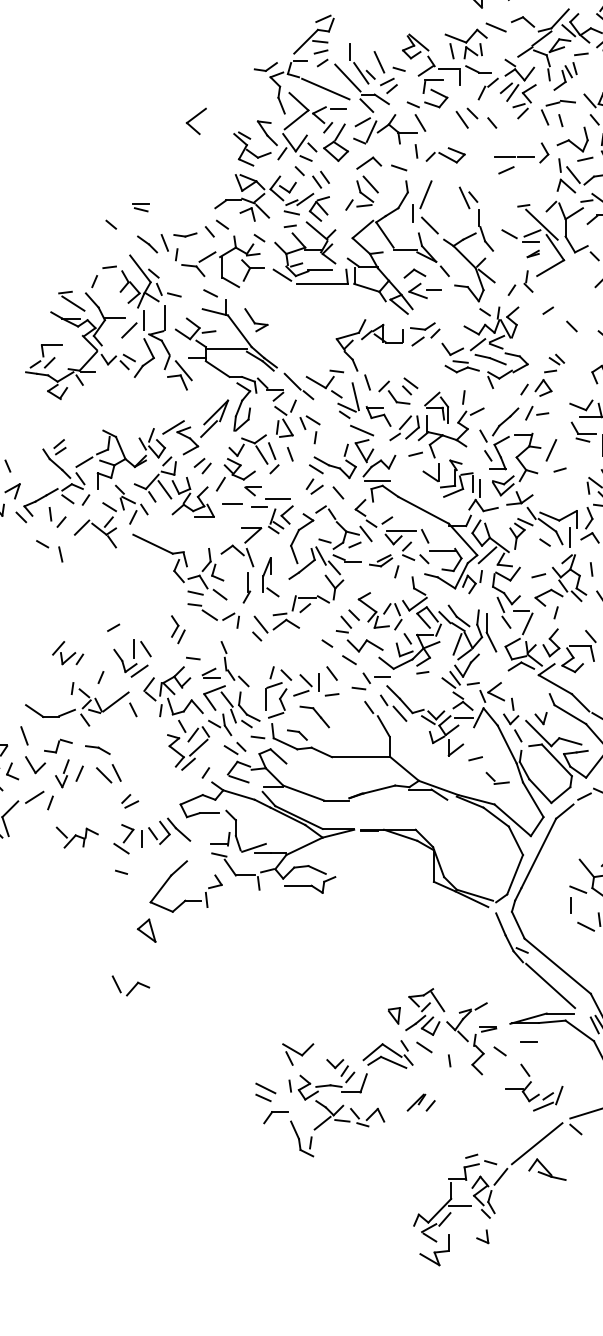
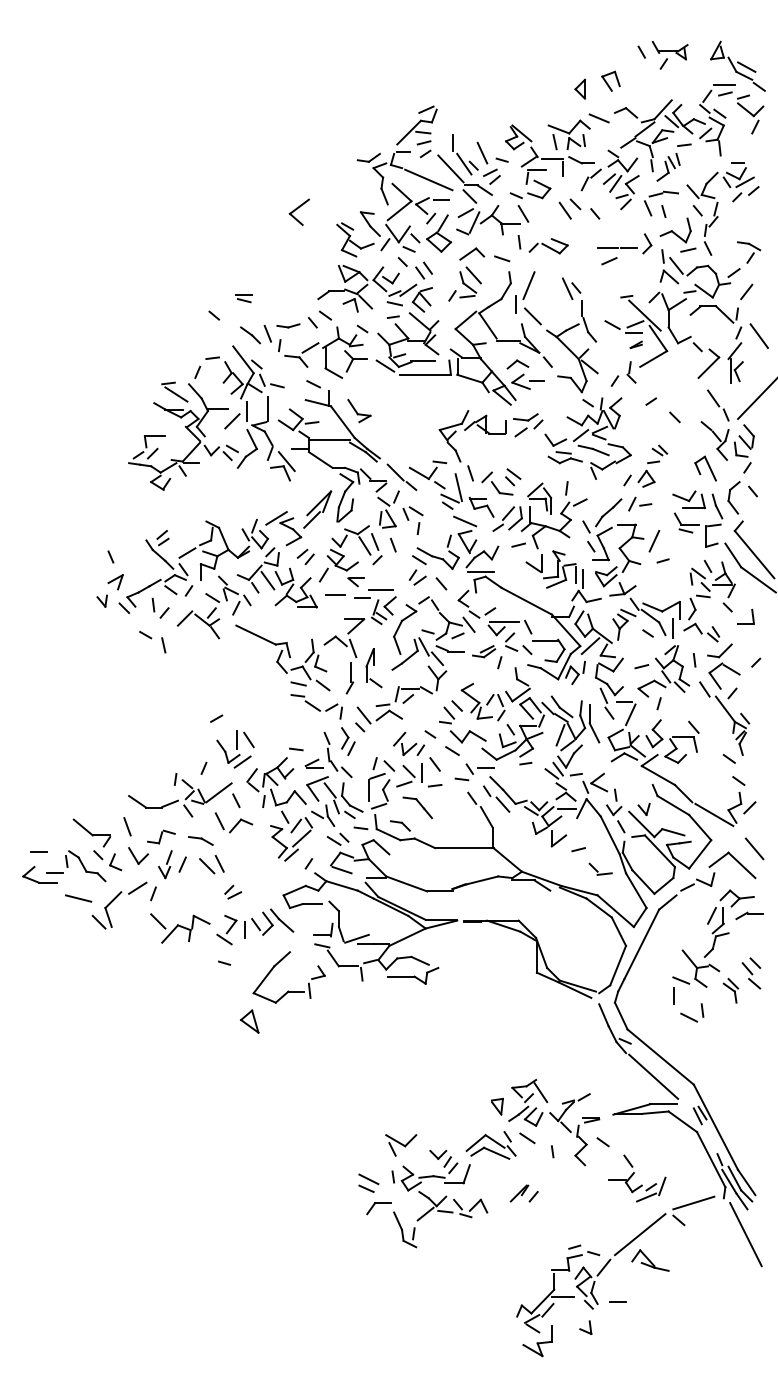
part: (178, 629) -> (348, 741), moved
part: (68, 652) -> (409, 743), moved
part: (77, 837) -> (180, 928), size x1.43
part: (130, 985) -> (233, 822), moved
line: (528, 1040) -> (617, 1301), moved

